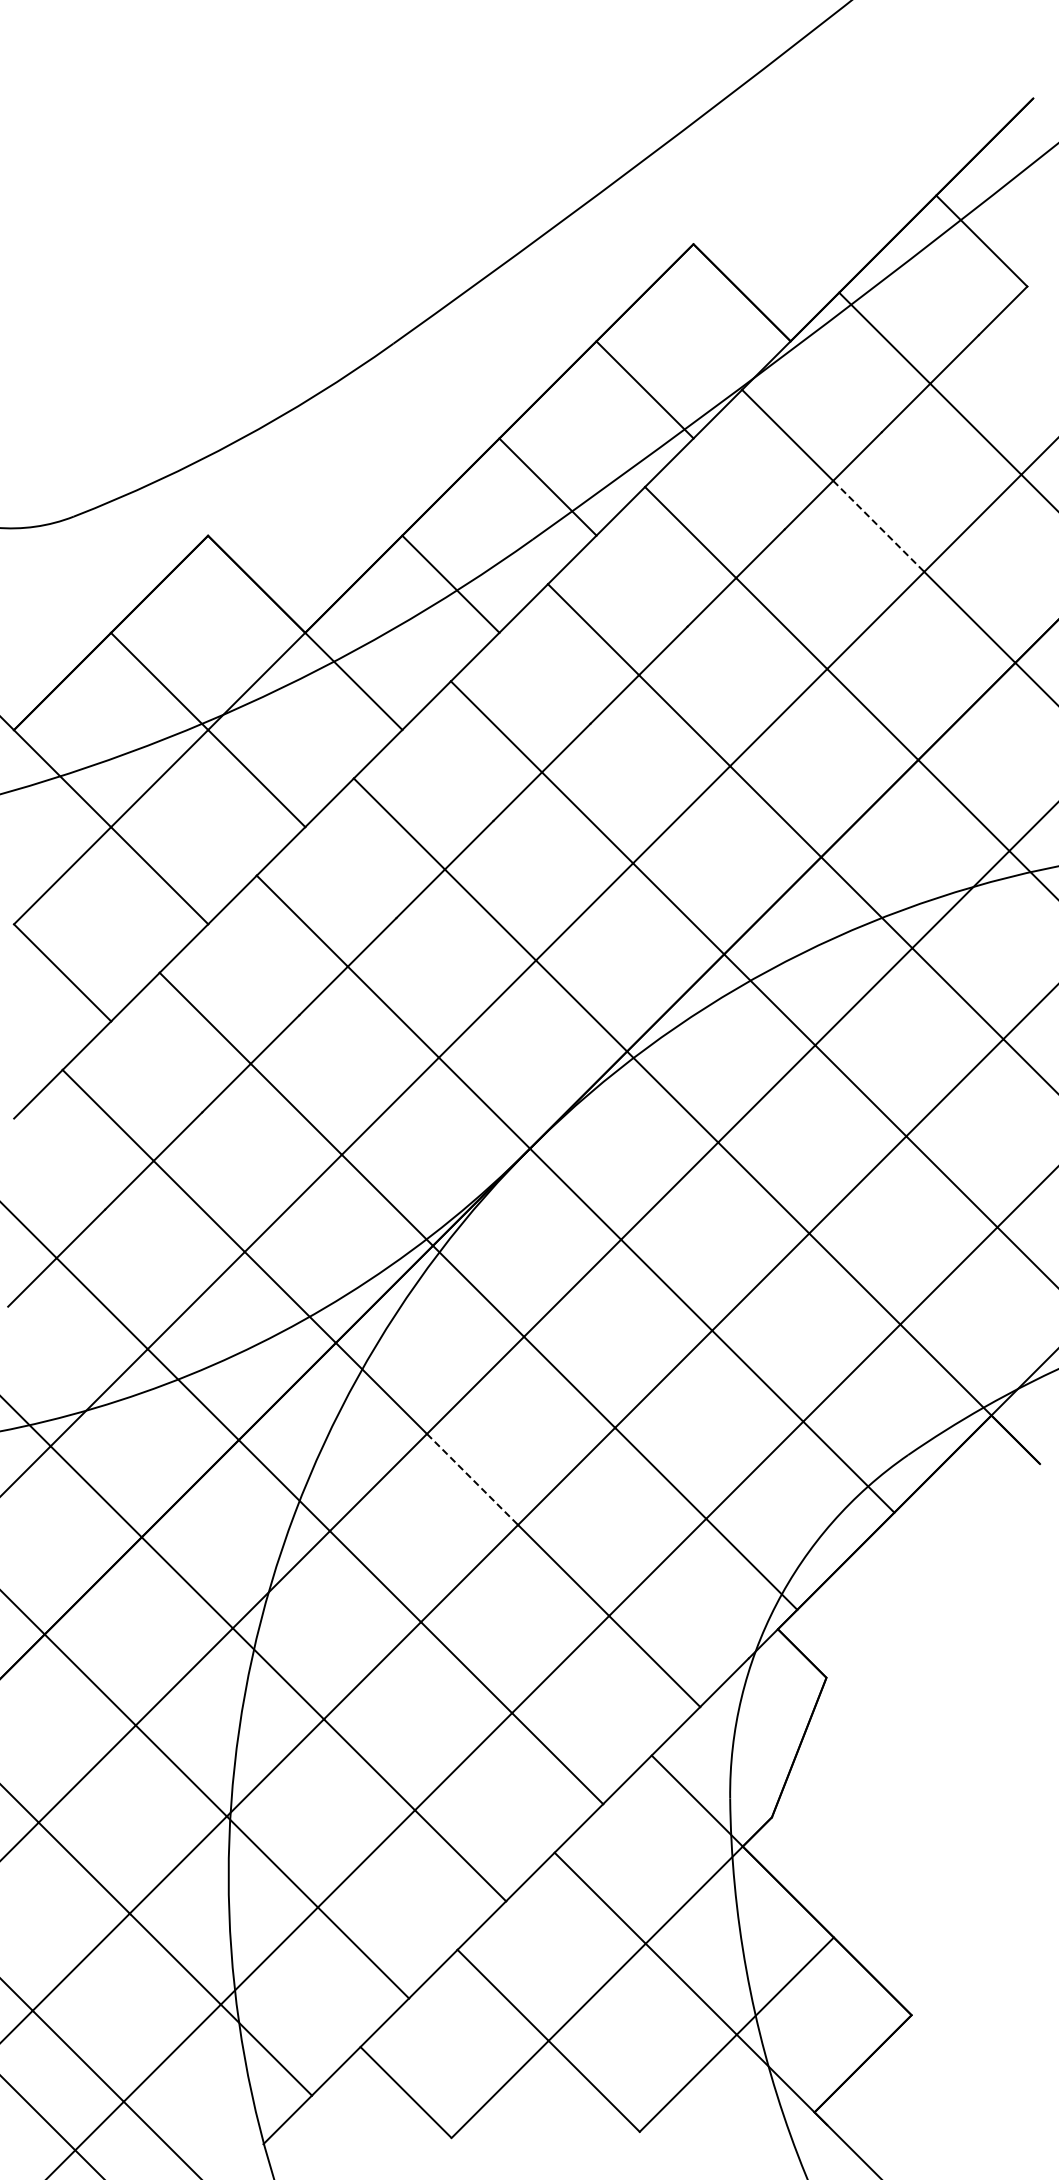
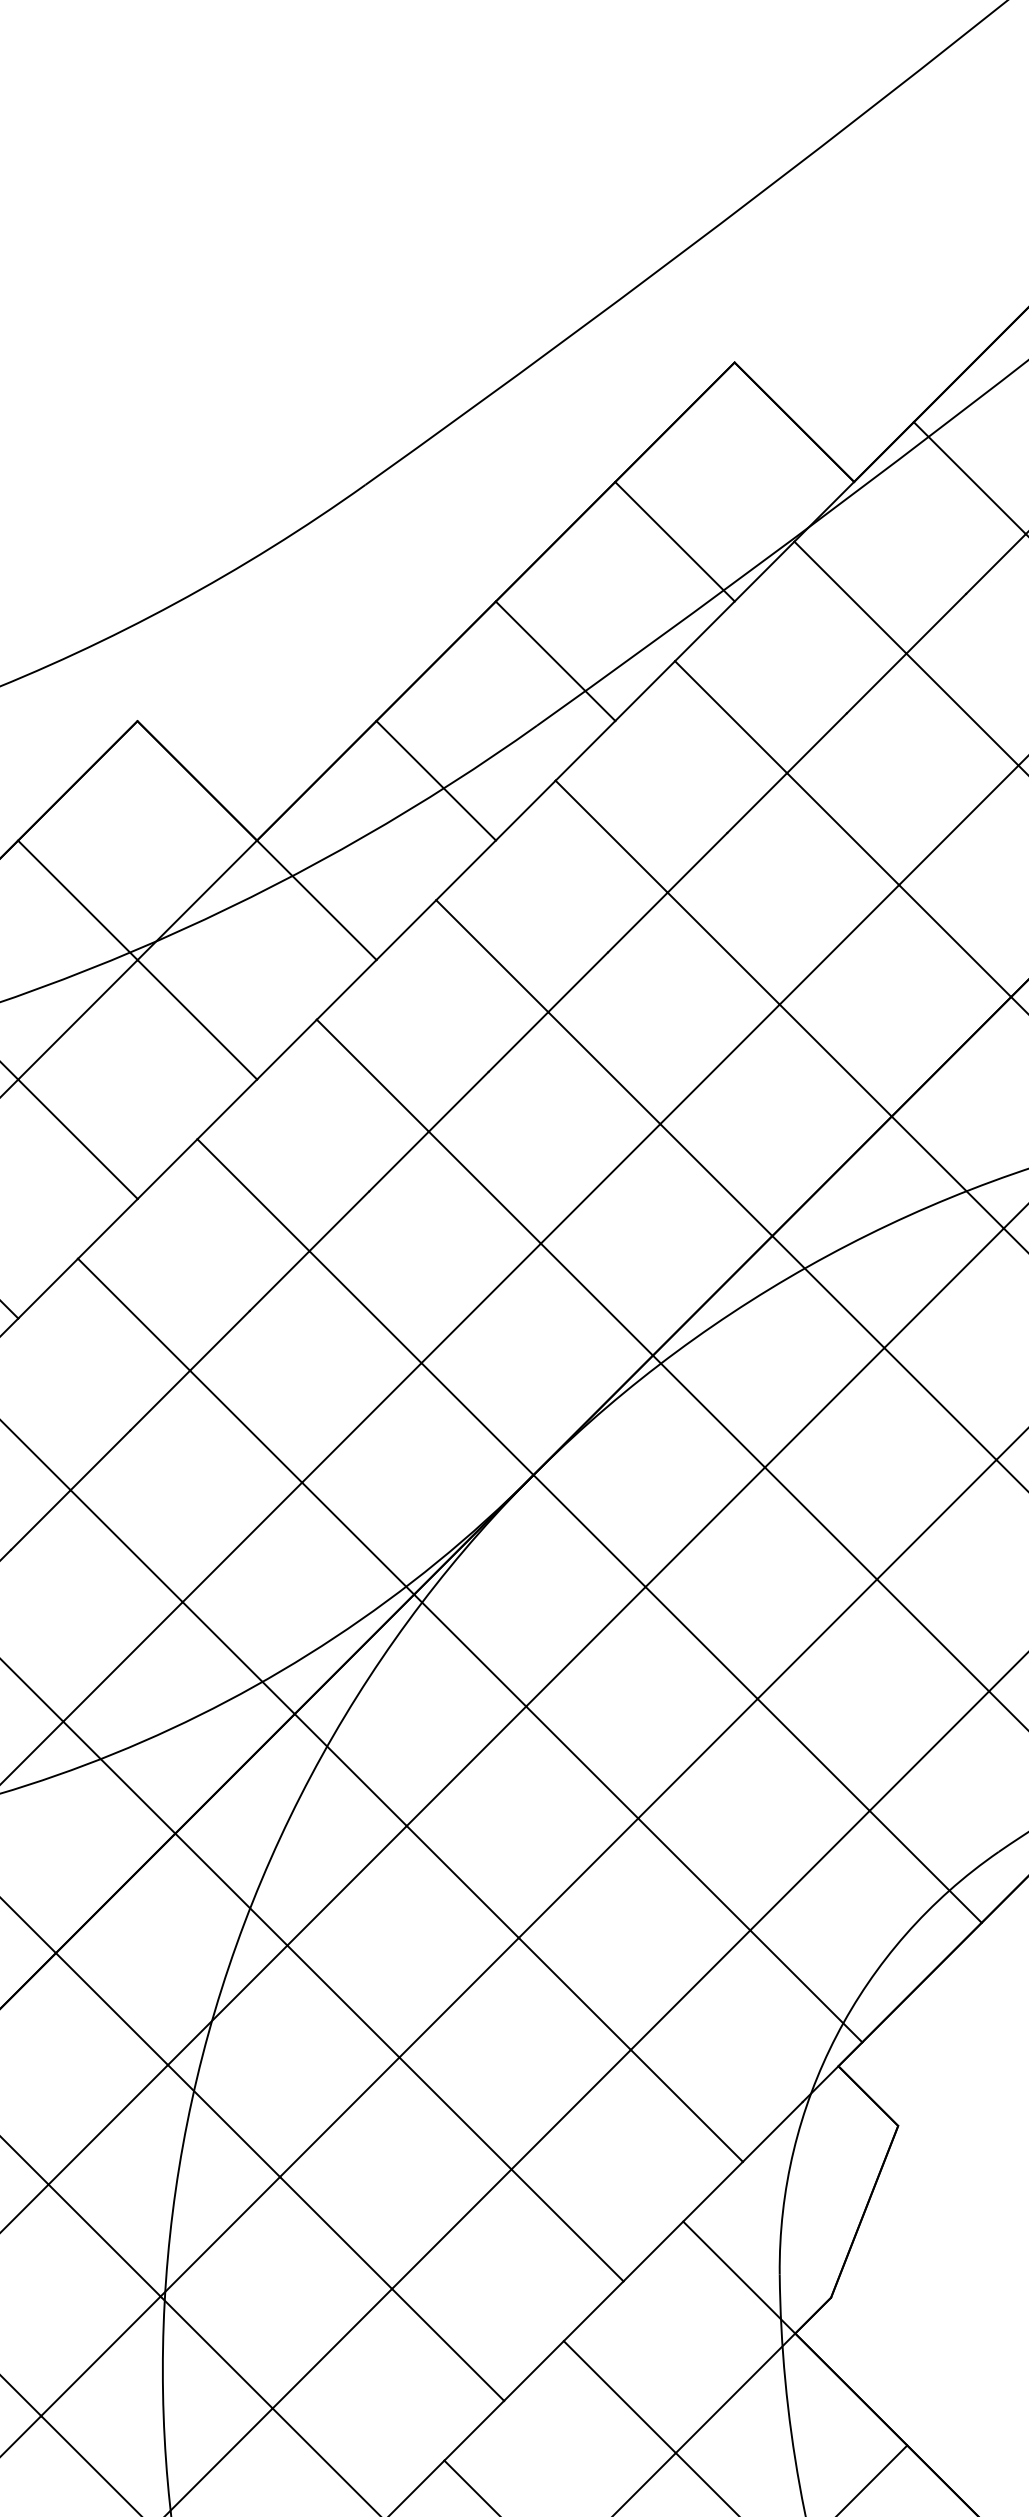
line: (879, 526) -> (963, 709), dashed -> solid
line: (472, 1479) -> (462, 1882), dashed -> solid

